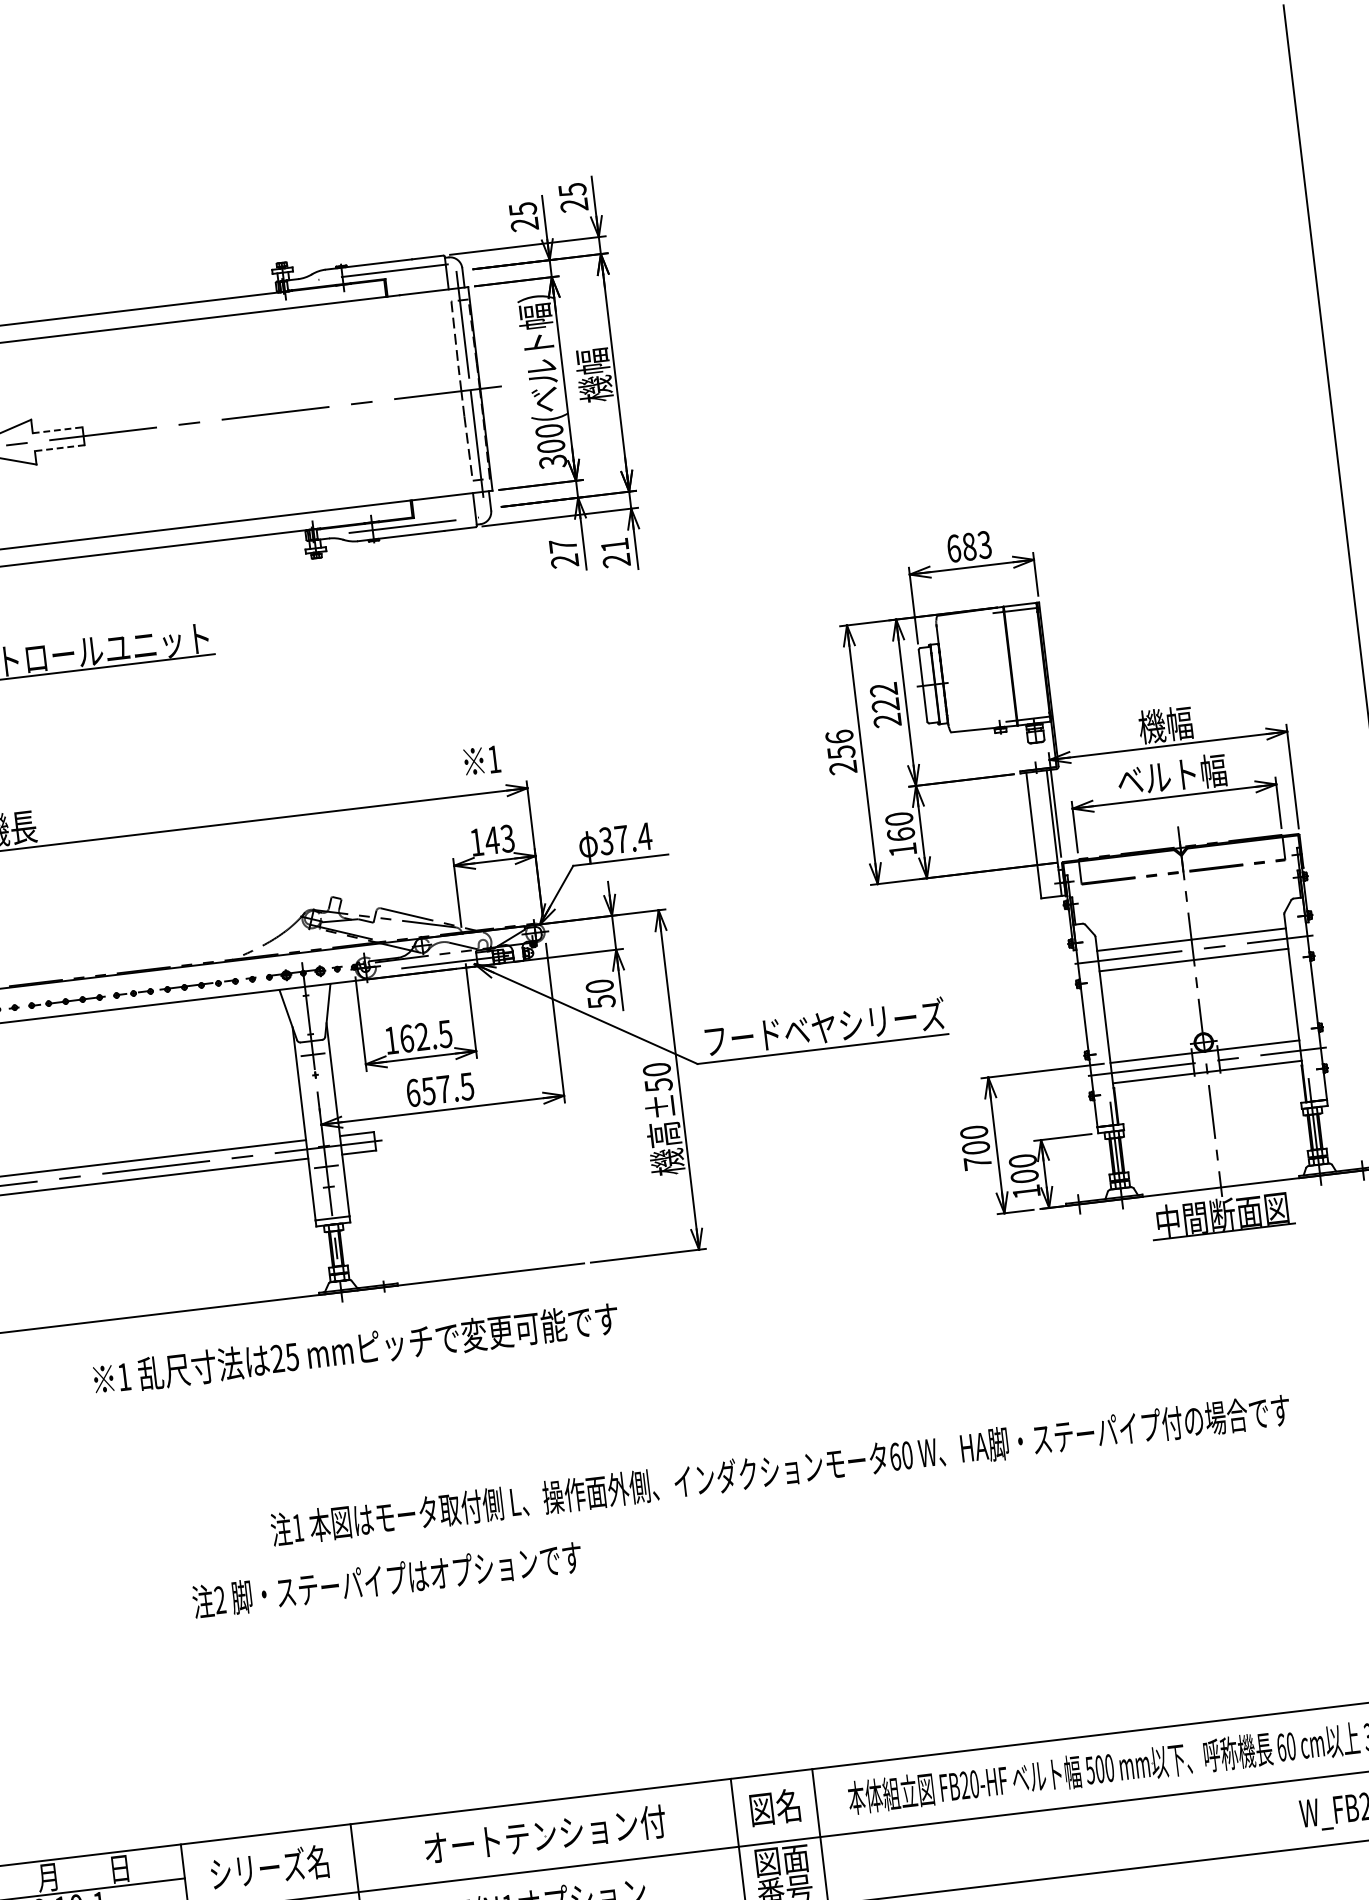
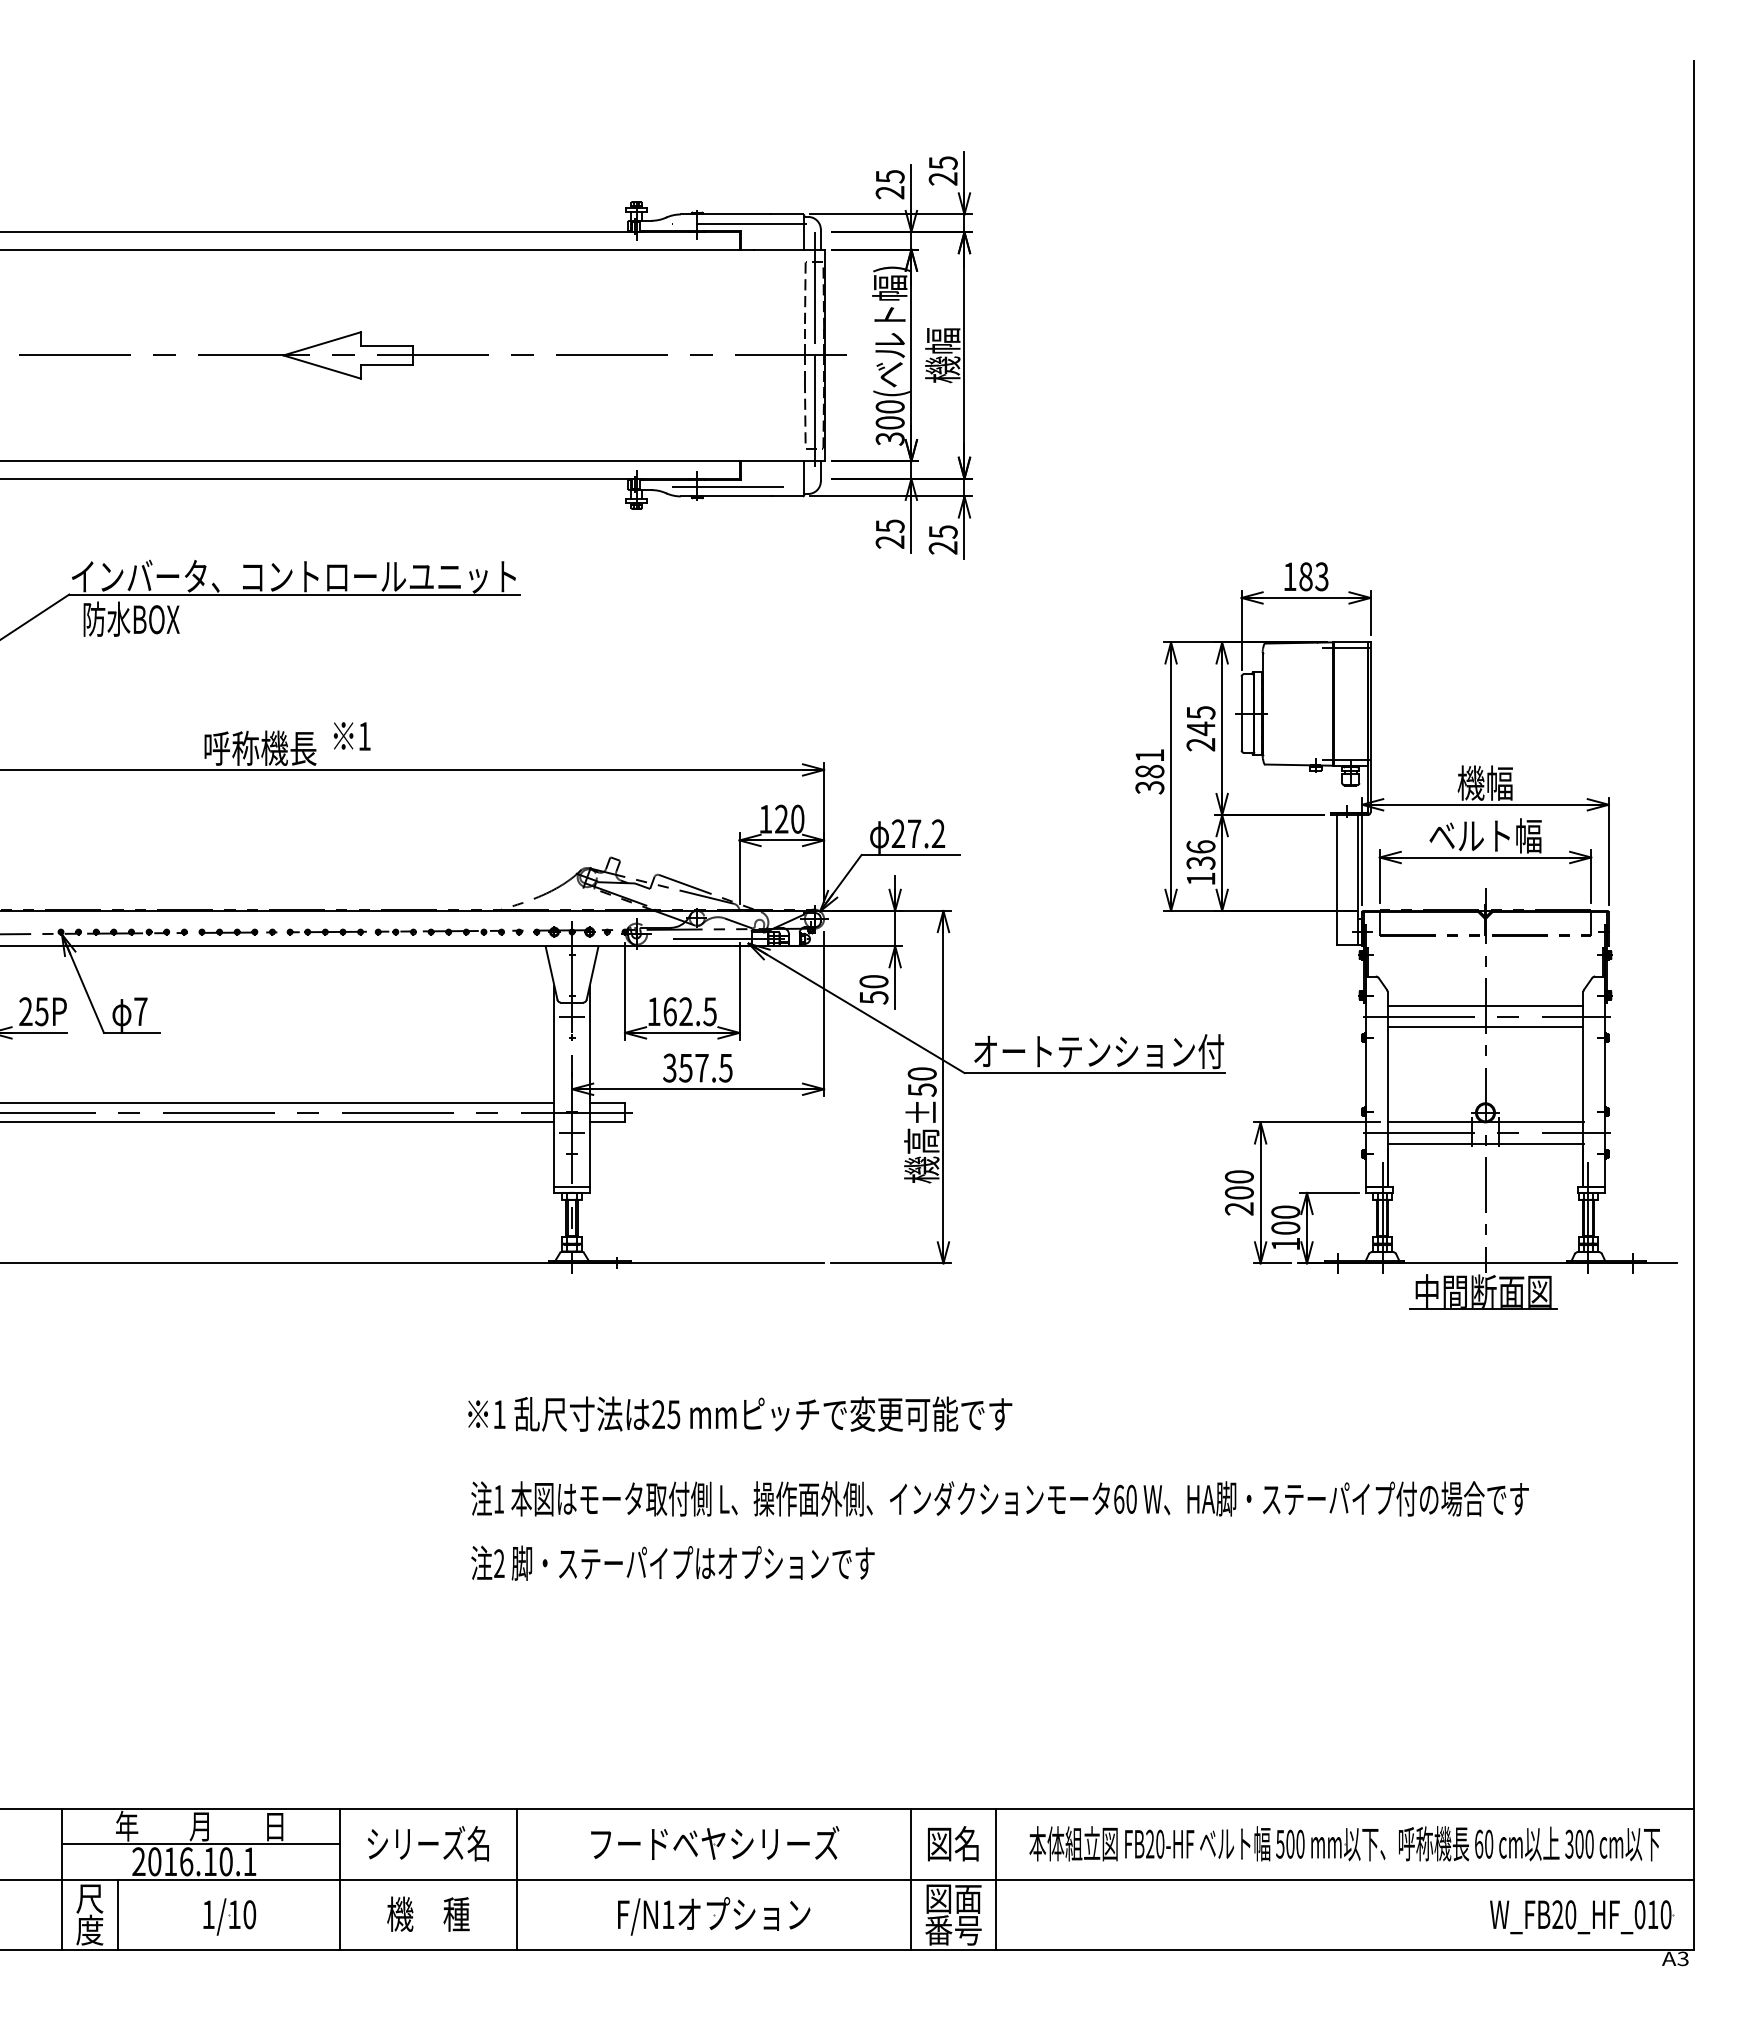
line: (57, 430) -> (386, 346), dashed -> solid
line: (59, 447) -> (386, 364), dashed -> solid
text: (615, 544) -> (943, 531), 21 -> 25
text: (563, 546) -> (890, 526), 27 -> 25
text: (953, 548) -> (1289, 576), 683 -> 183
text: (884, 698) -> (1200, 721), 222 -> 245
text: (841, 752) -> (1149, 771), 256 -> 381
text: (482, 760) -> (352, 736), moved
text: (899, 826) -> (1200, 854), 160 -> 136
text: (499, 838) -> (789, 818), 143 -> 120
text: (625, 838) -> (918, 833), 37.4 -> 27.2
text: (825, 1027) -> (1099, 1051), フードベヤシリーズ -> オートテンション付
text: (412, 1092) -> (669, 1067), 657.5 -> 357.5
text: (976, 1162) -> (1238, 1208), 700 -> 200
text: (356, 1348) -> (740, 1413), moved
text: (386, 1579) -> (672, 1562), moved
text: (545, 1834) -> (714, 1843), オートテンション付 -> フードベヤシリーズ

